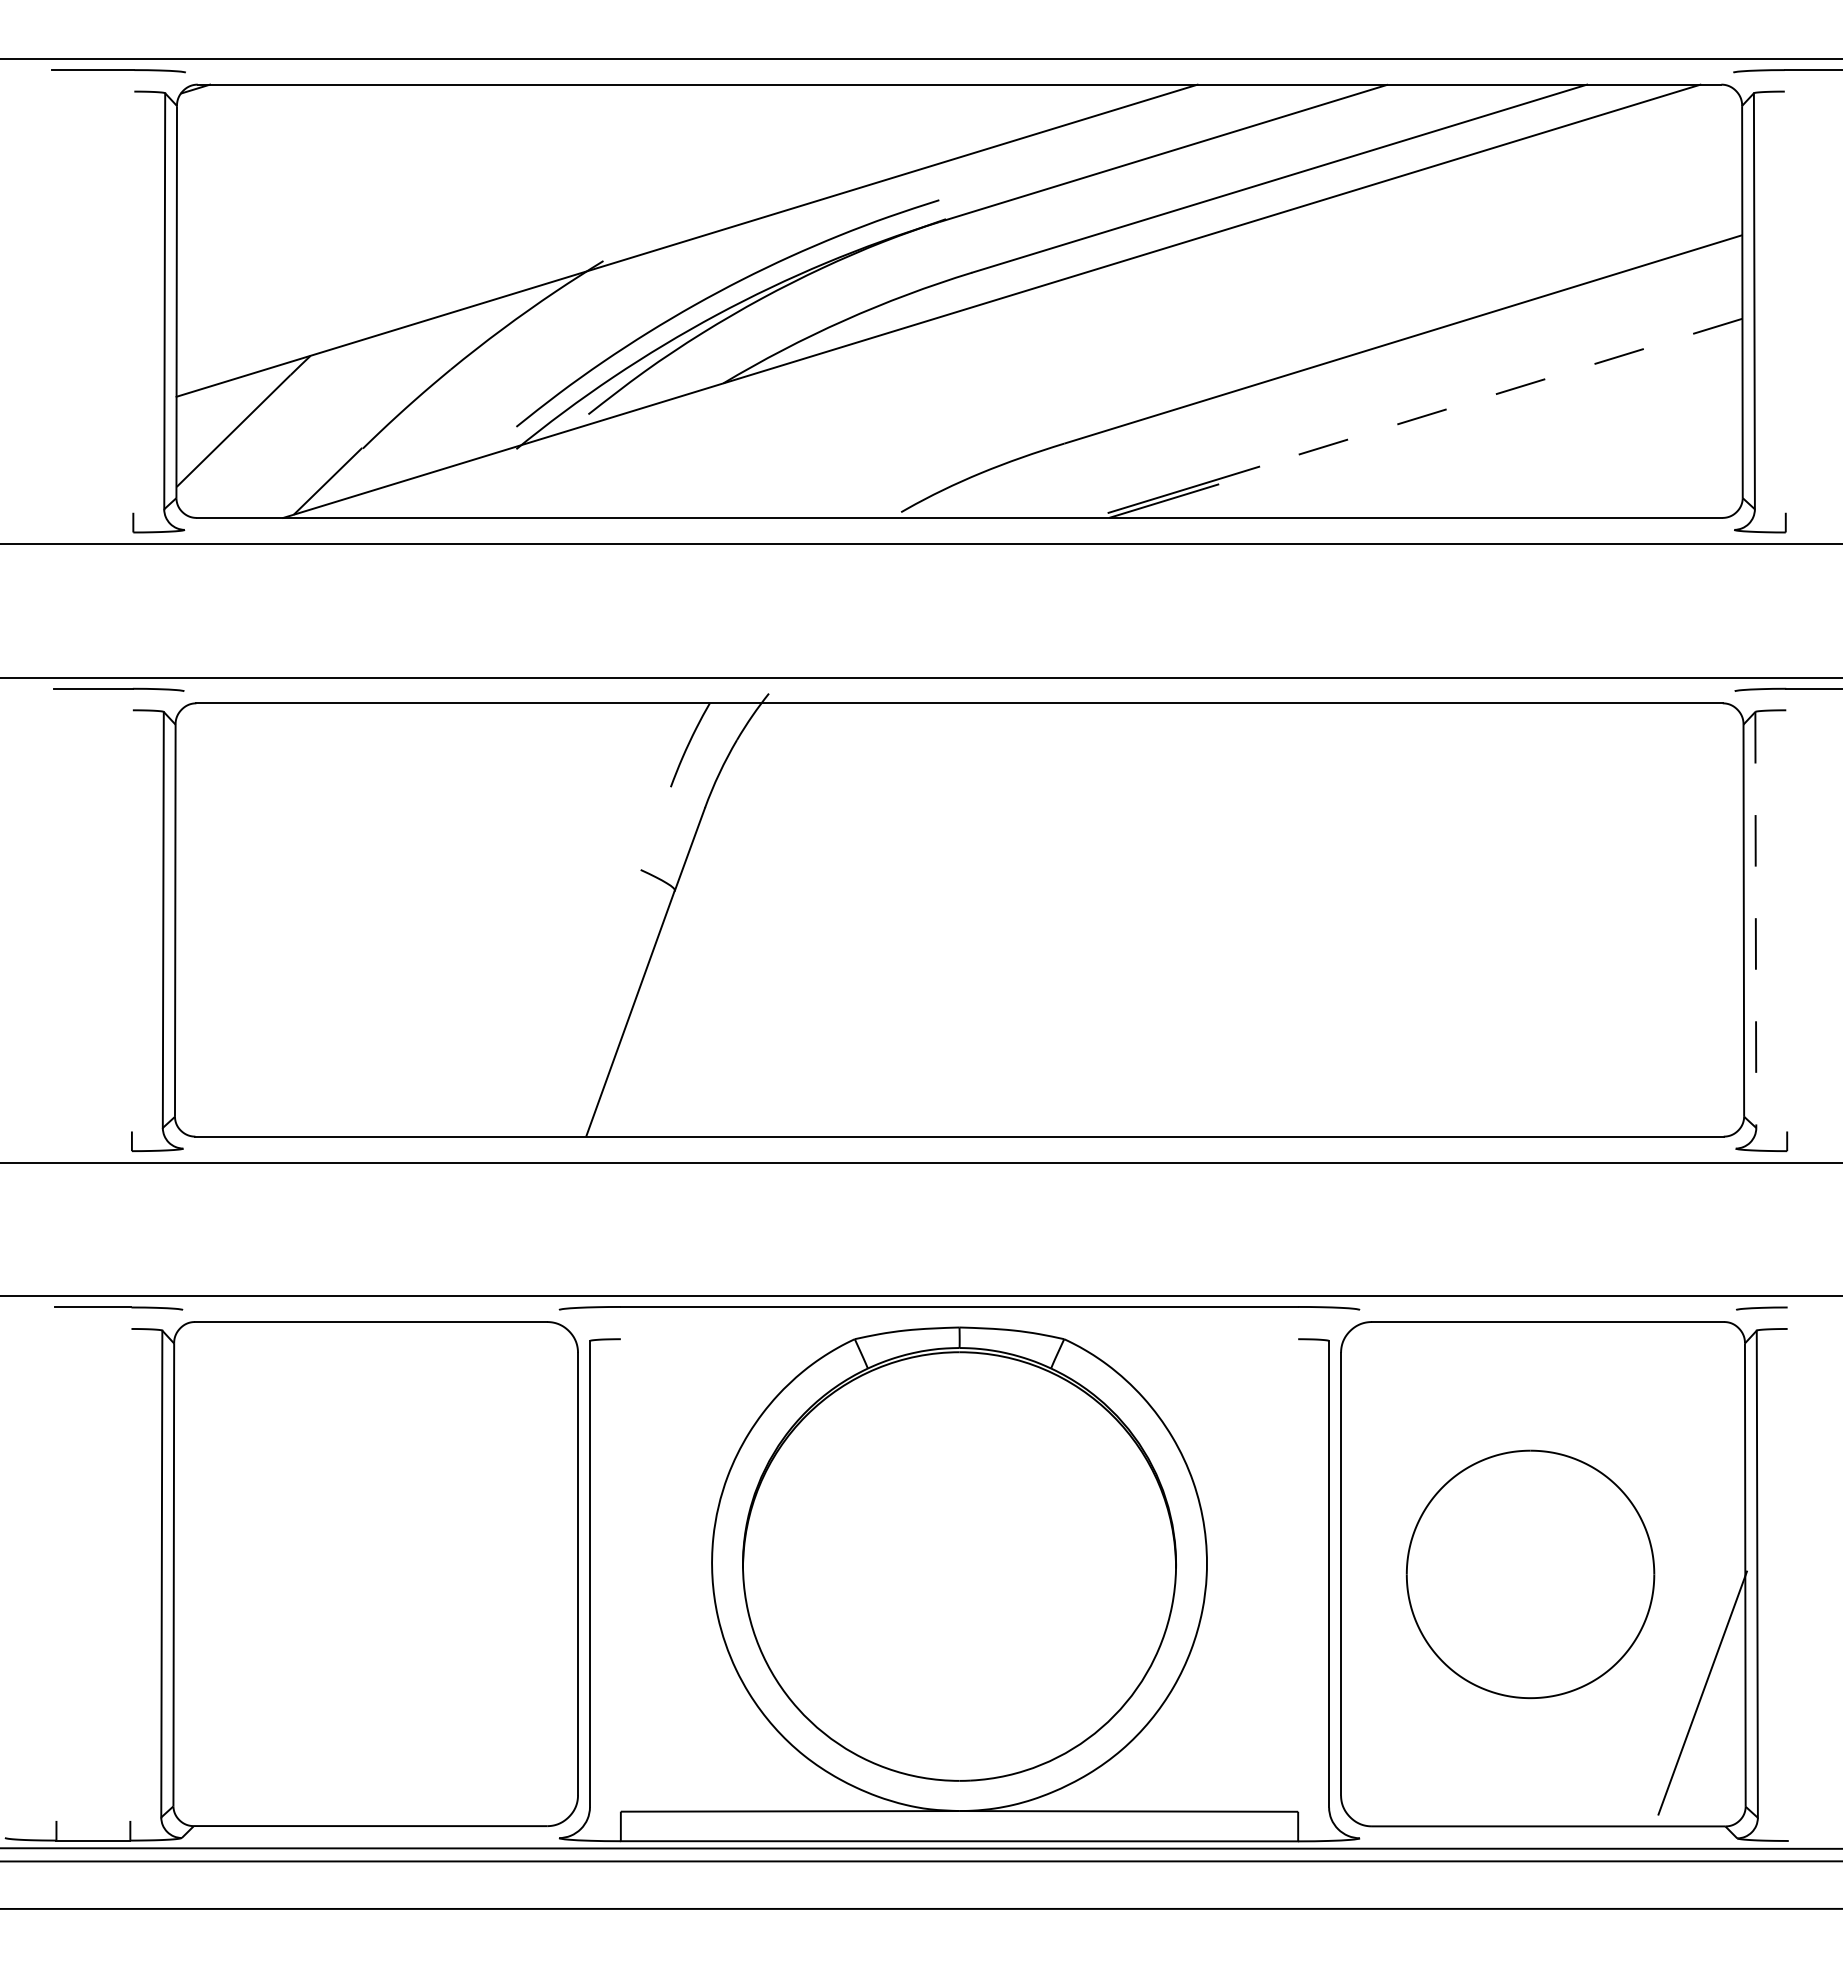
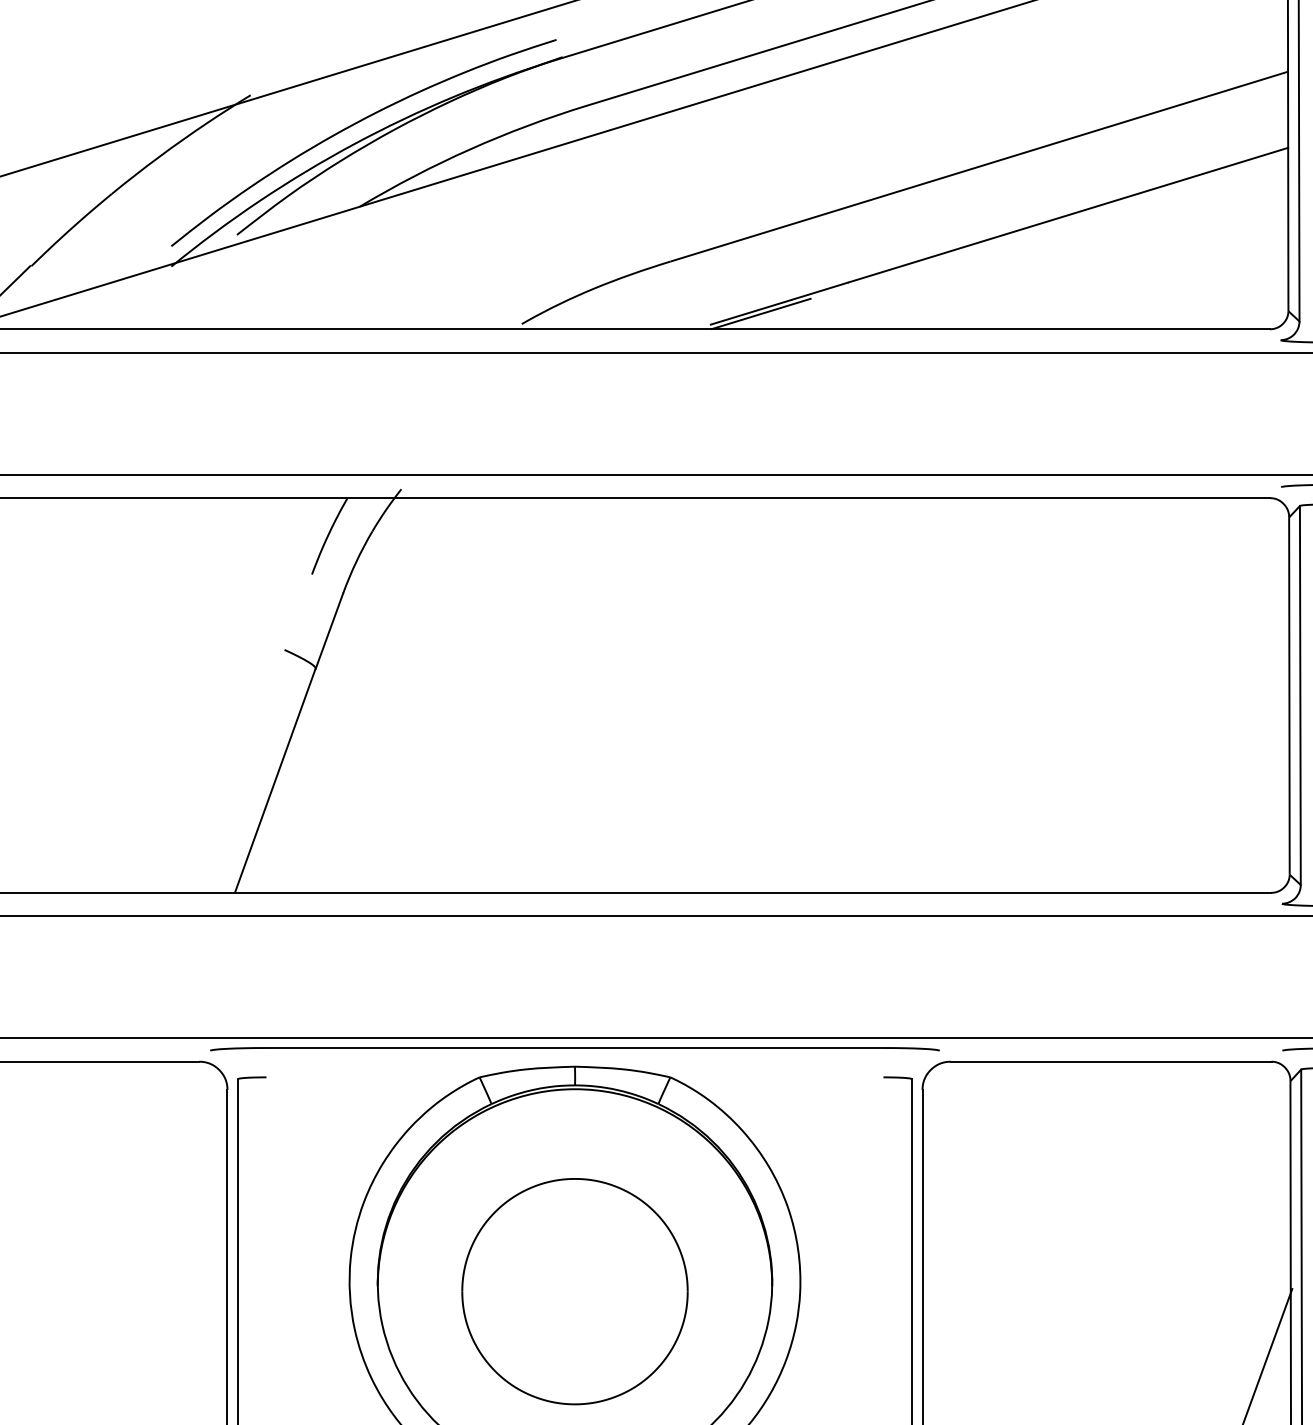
line: (1500, 392) -> (1067, 215), dashed -> solid
line: (1755, 920) -> (1300, 695), dashed -> solid
part: (1530, 1574) -> (574, 1291), moved

